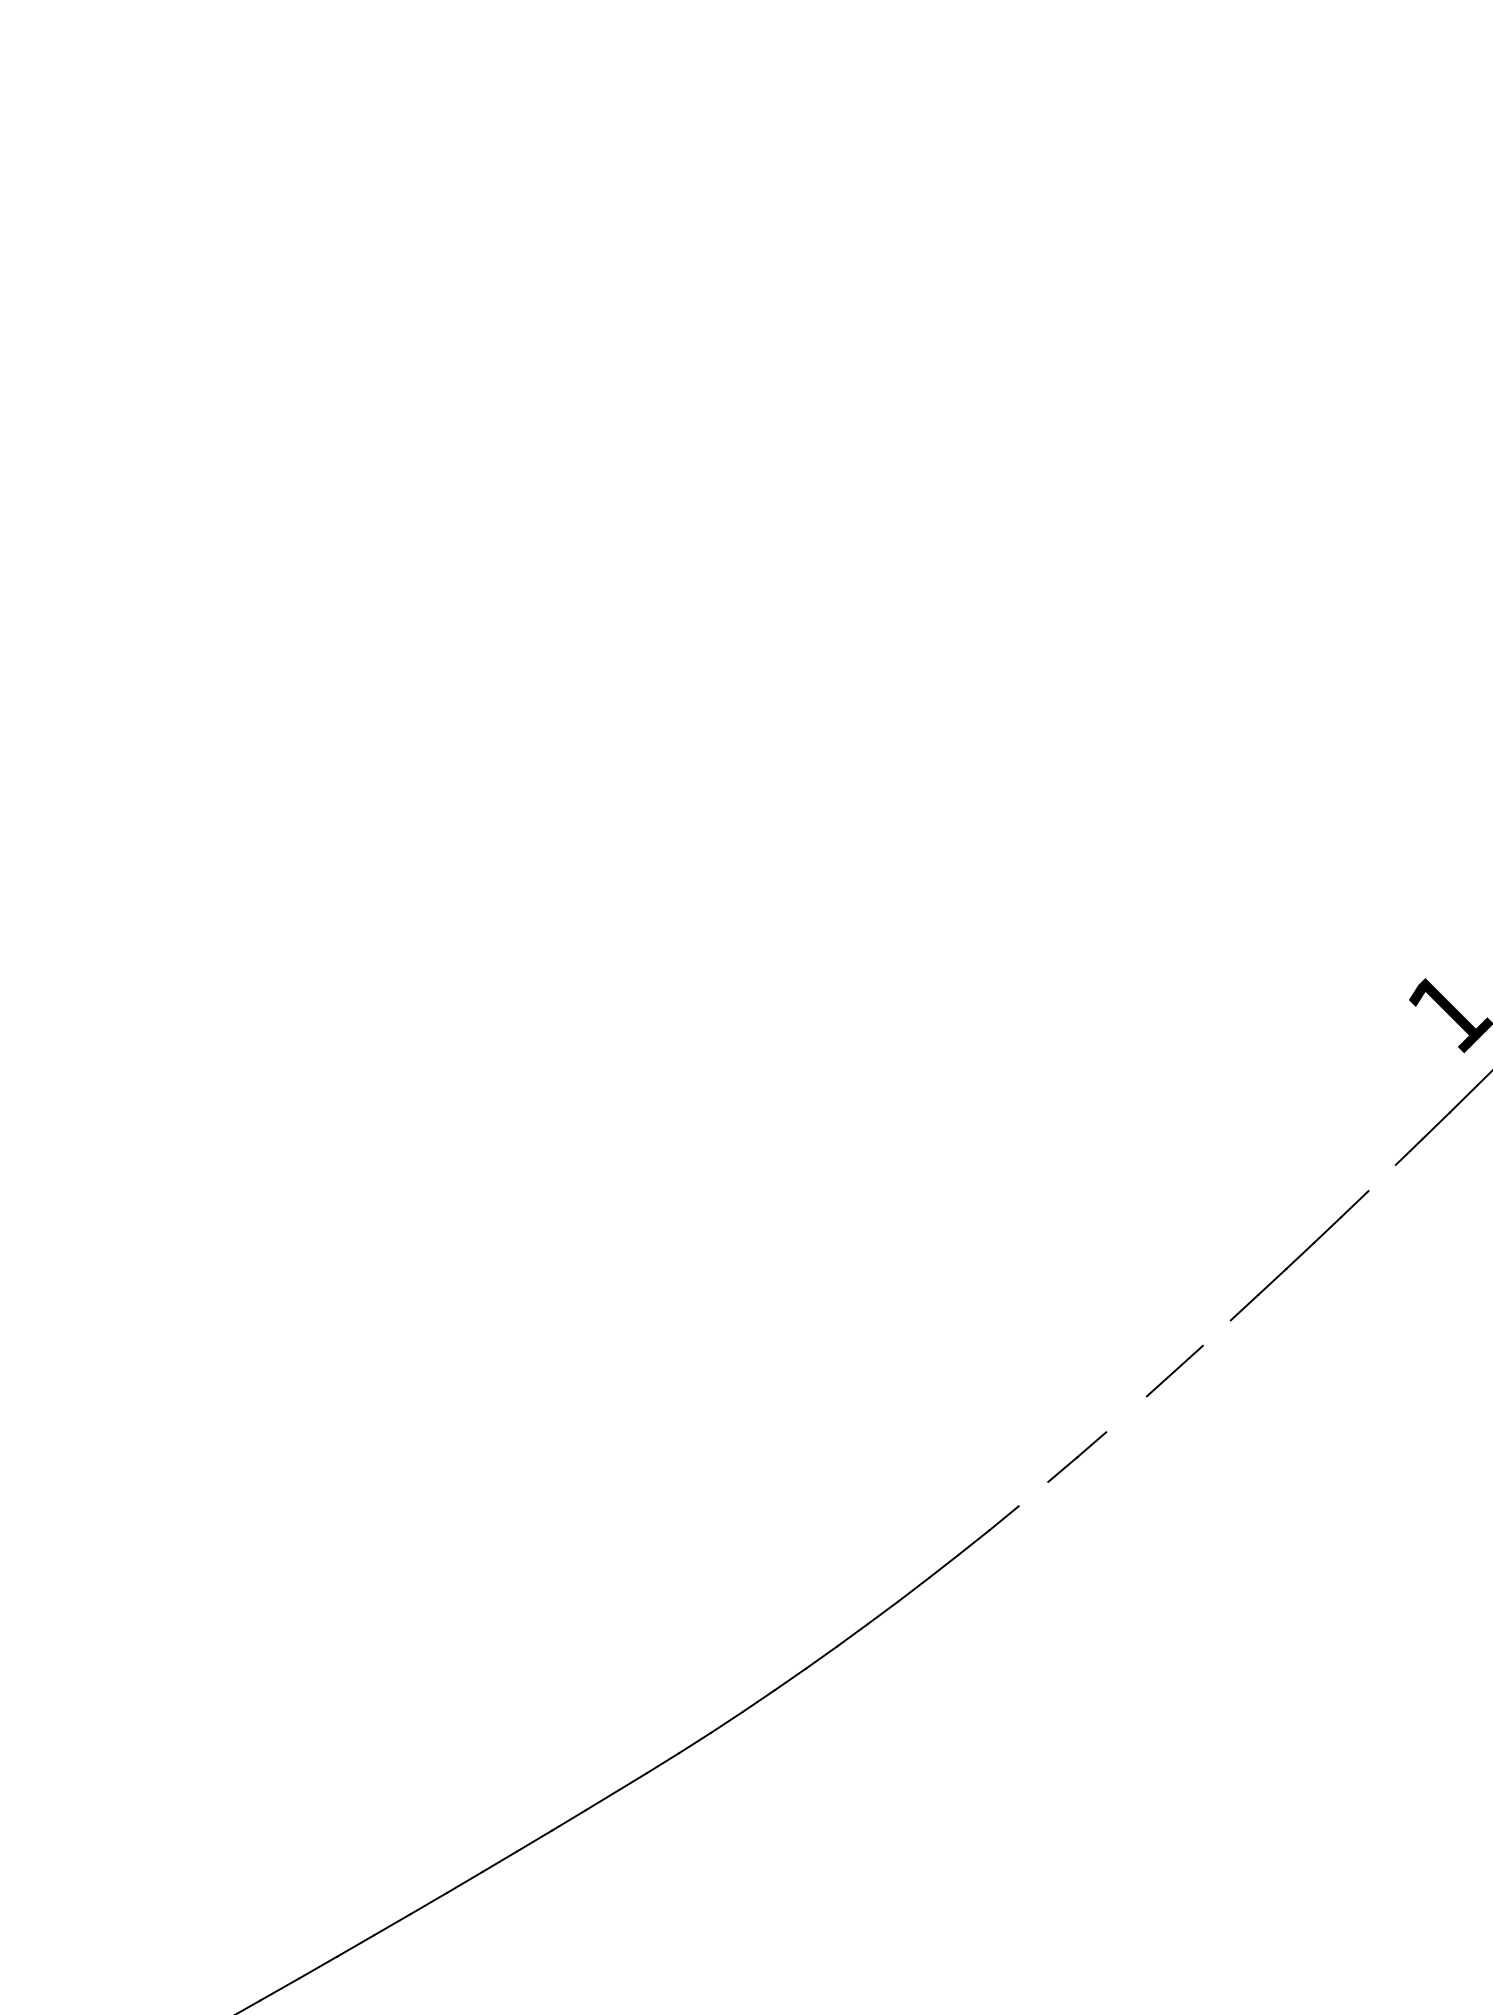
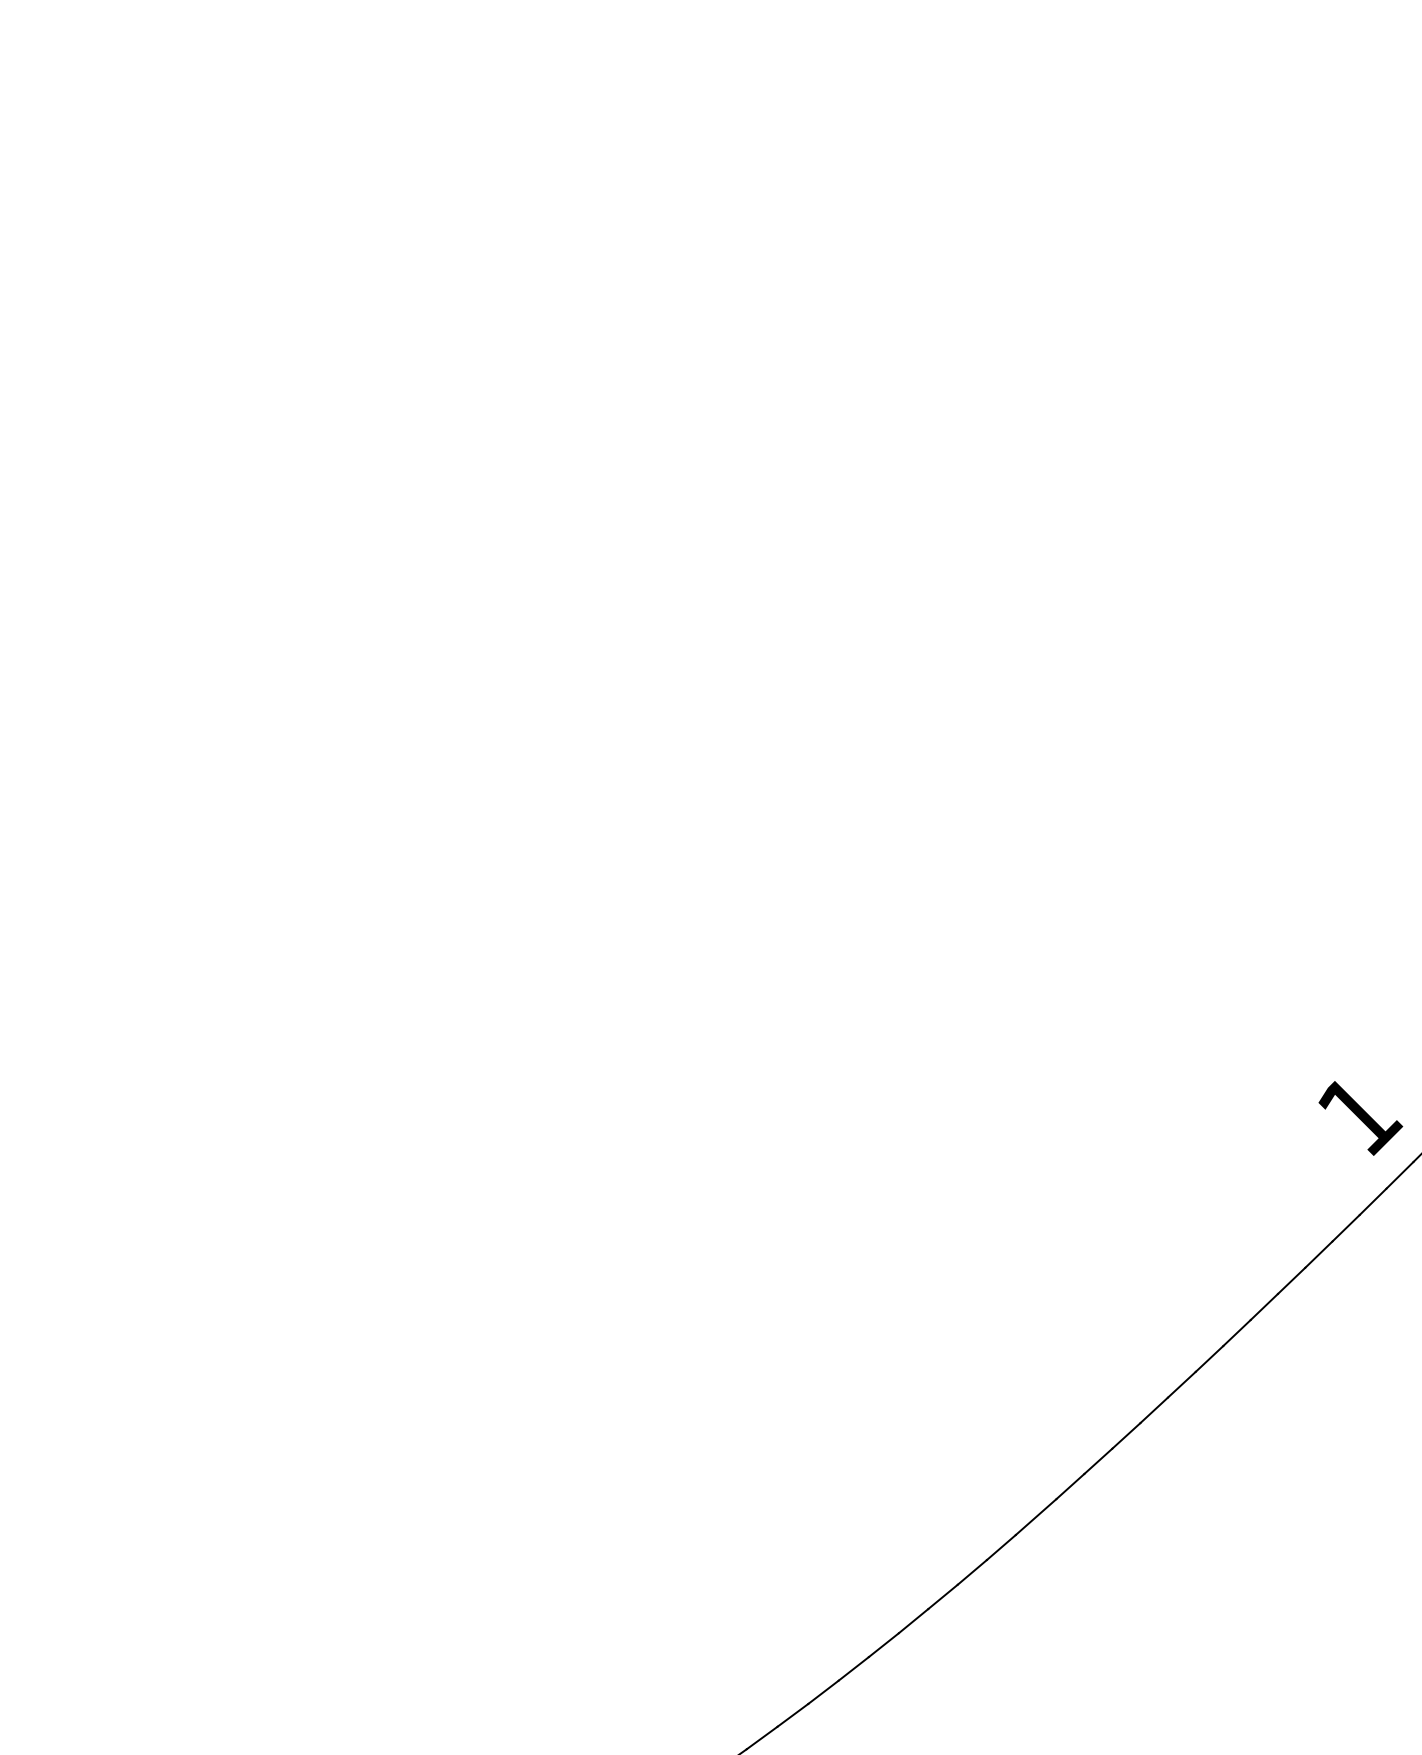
line: (1381, 1177) -> (1291, 1280), added
line: (1216, 1332) -> (1126, 1435), added
line: (1126, 1414) -> (1036, 1517), added
line: (1033, 1493) -> (943, 1596), added

